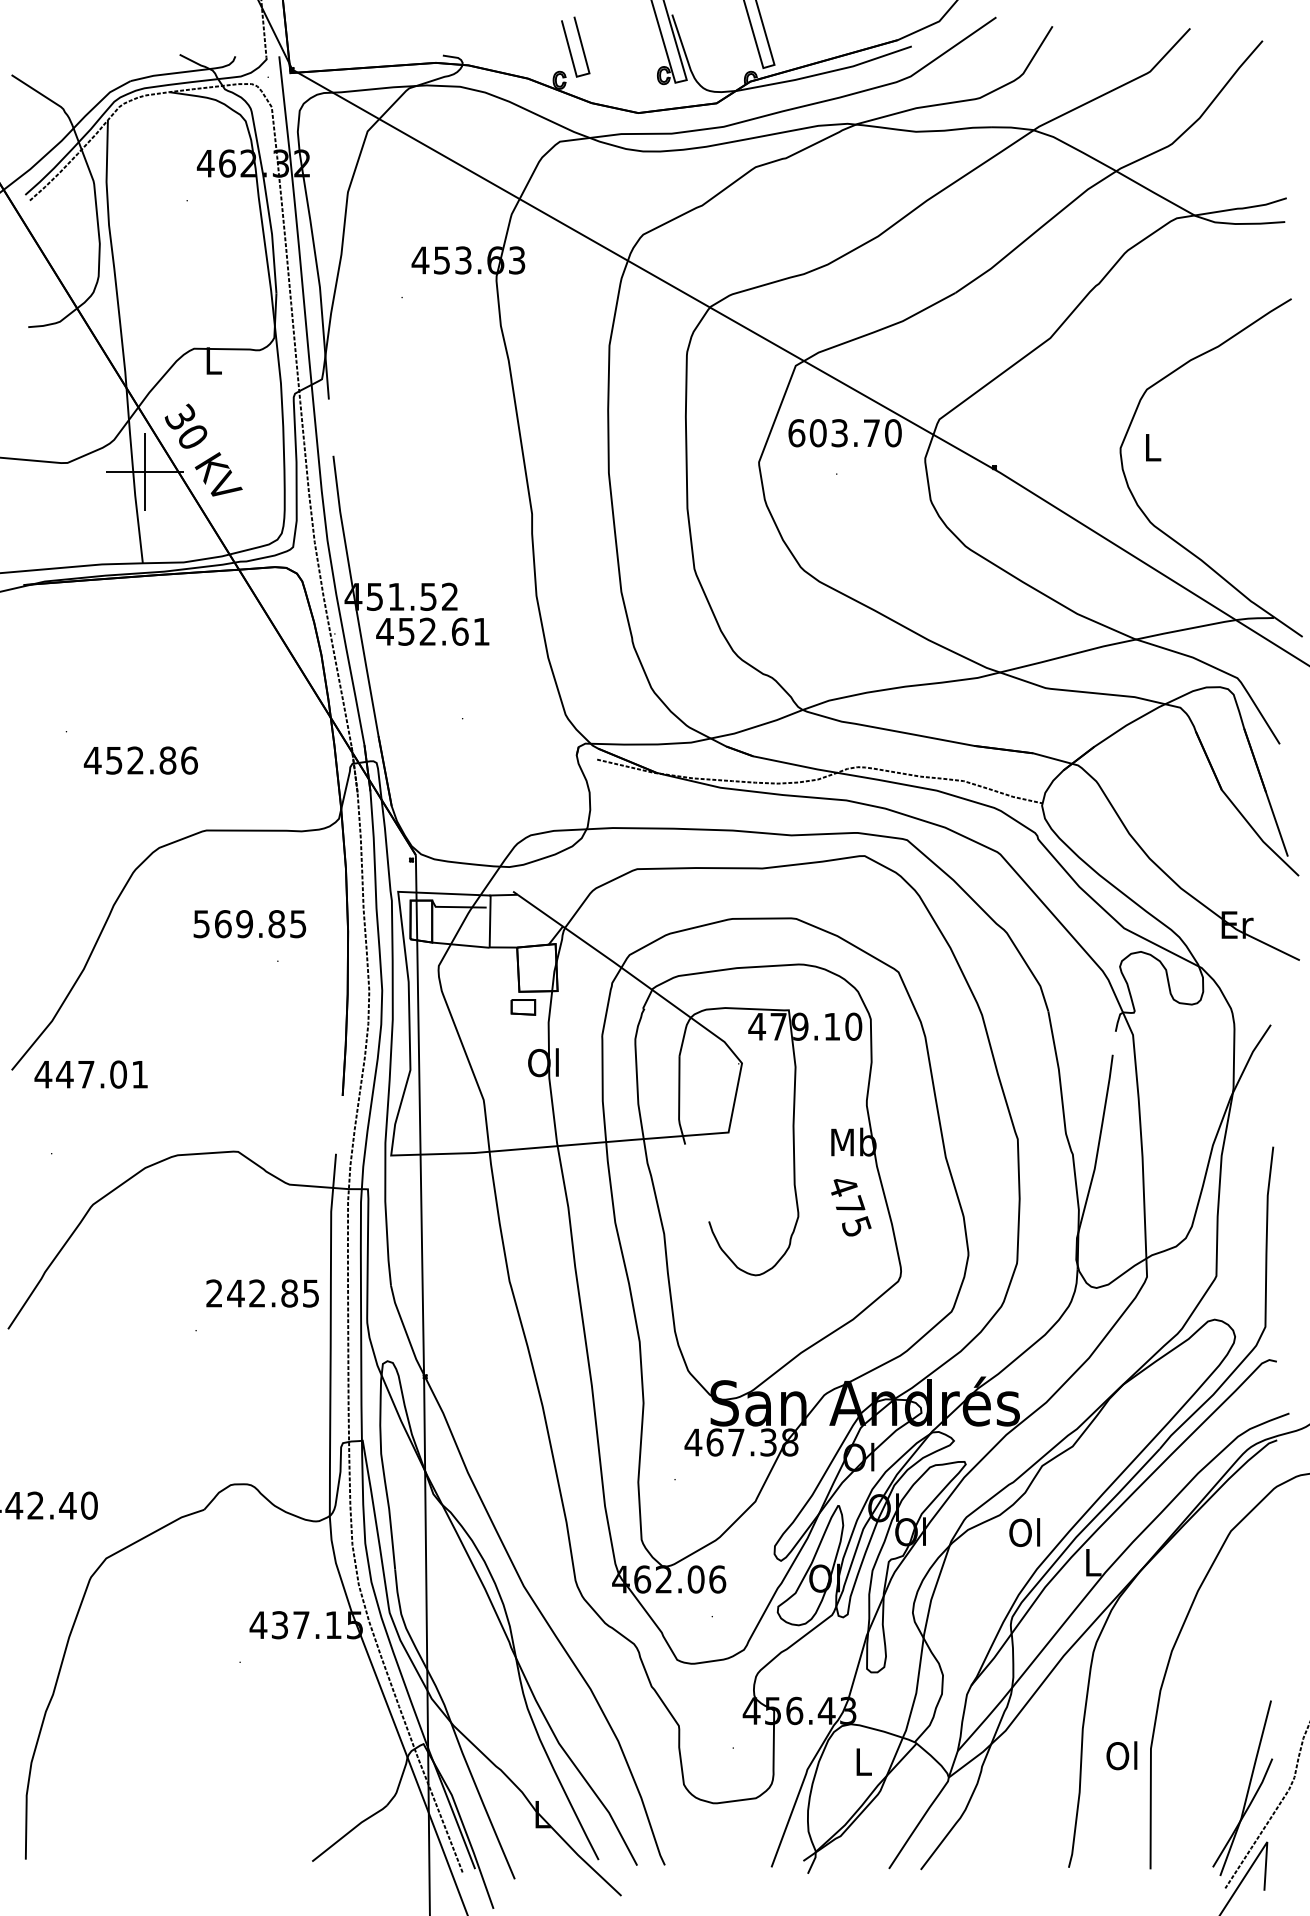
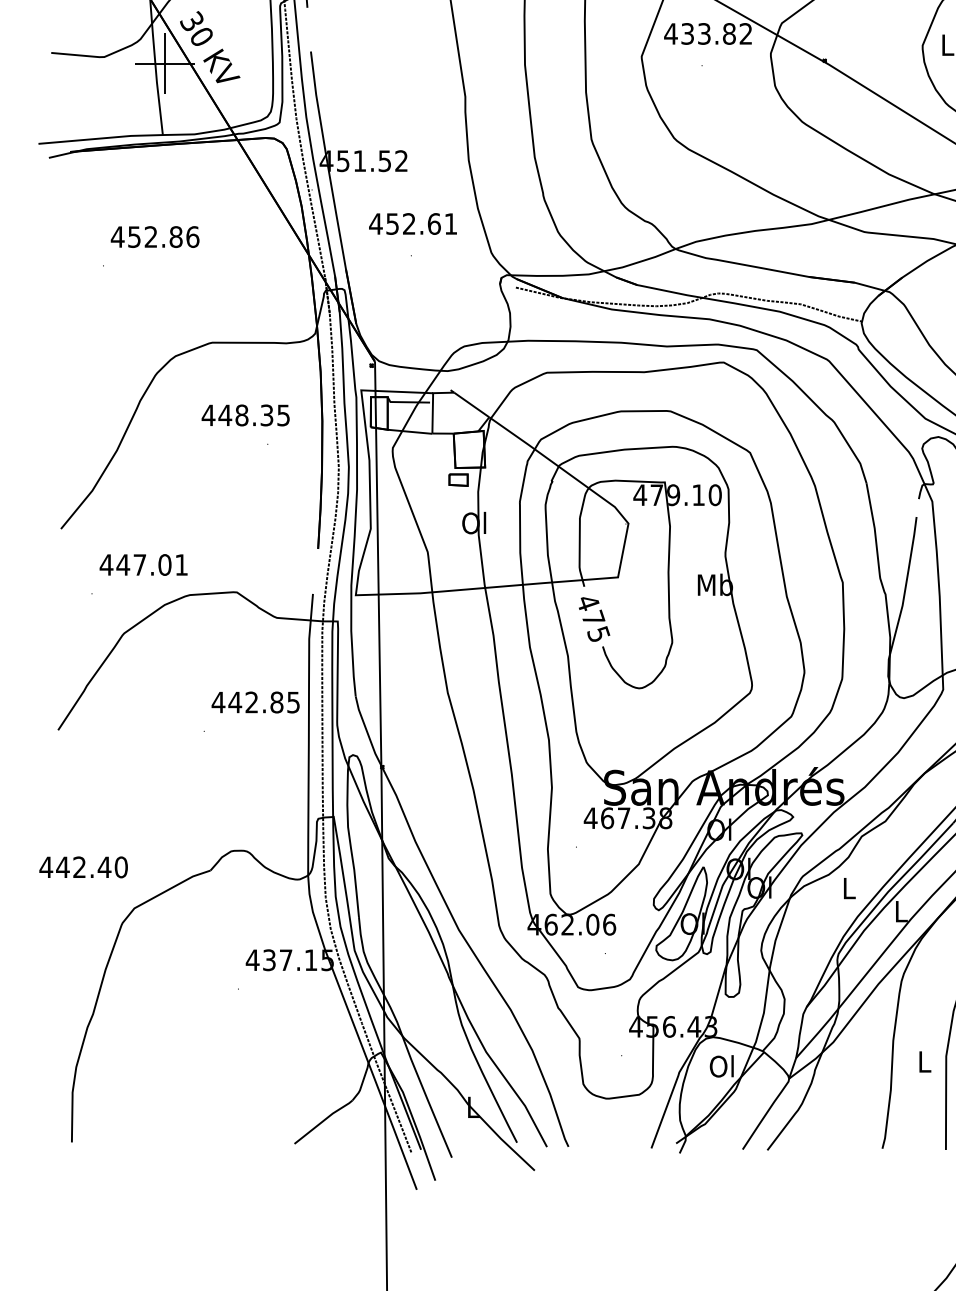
text: (844, 433) -> (708, 34), 603.70 -> 433.82
text: (432, 631) -> (412, 223), moved
text: (140, 760) -> (154, 237), moved
text: (238, 924) -> (237, 415), 569.85 -> 448.35
text: (90, 1074) -> (143, 564), moved
text: (851, 1207) -> (594, 619), moved
text: (214, 1293) -> (218, 702), 242.85 -> 442.85
text: (1024, 1532) -> (847, 888), Ol -> L
text: (1121, 1755) -> (923, 1061), Ol -> L
text: (861, 1761) -> (721, 1066), L -> Ol

